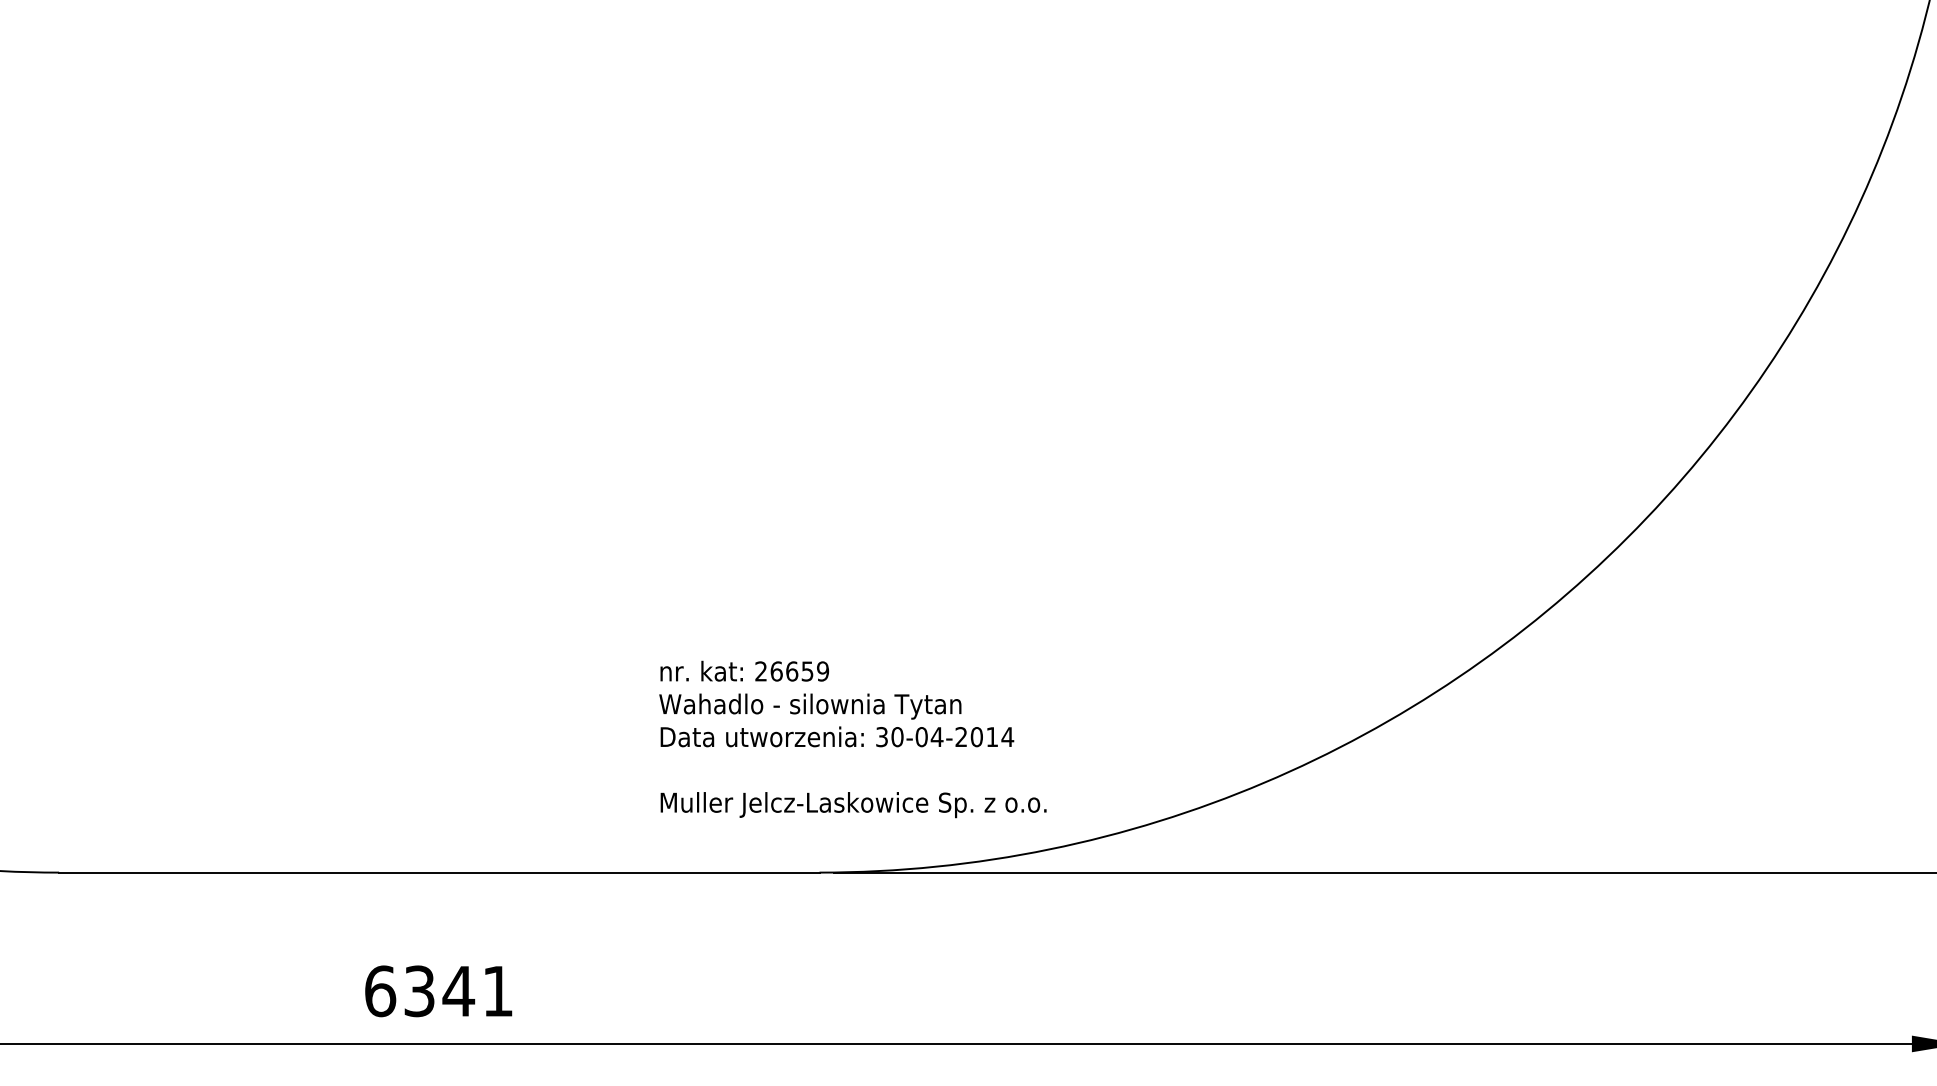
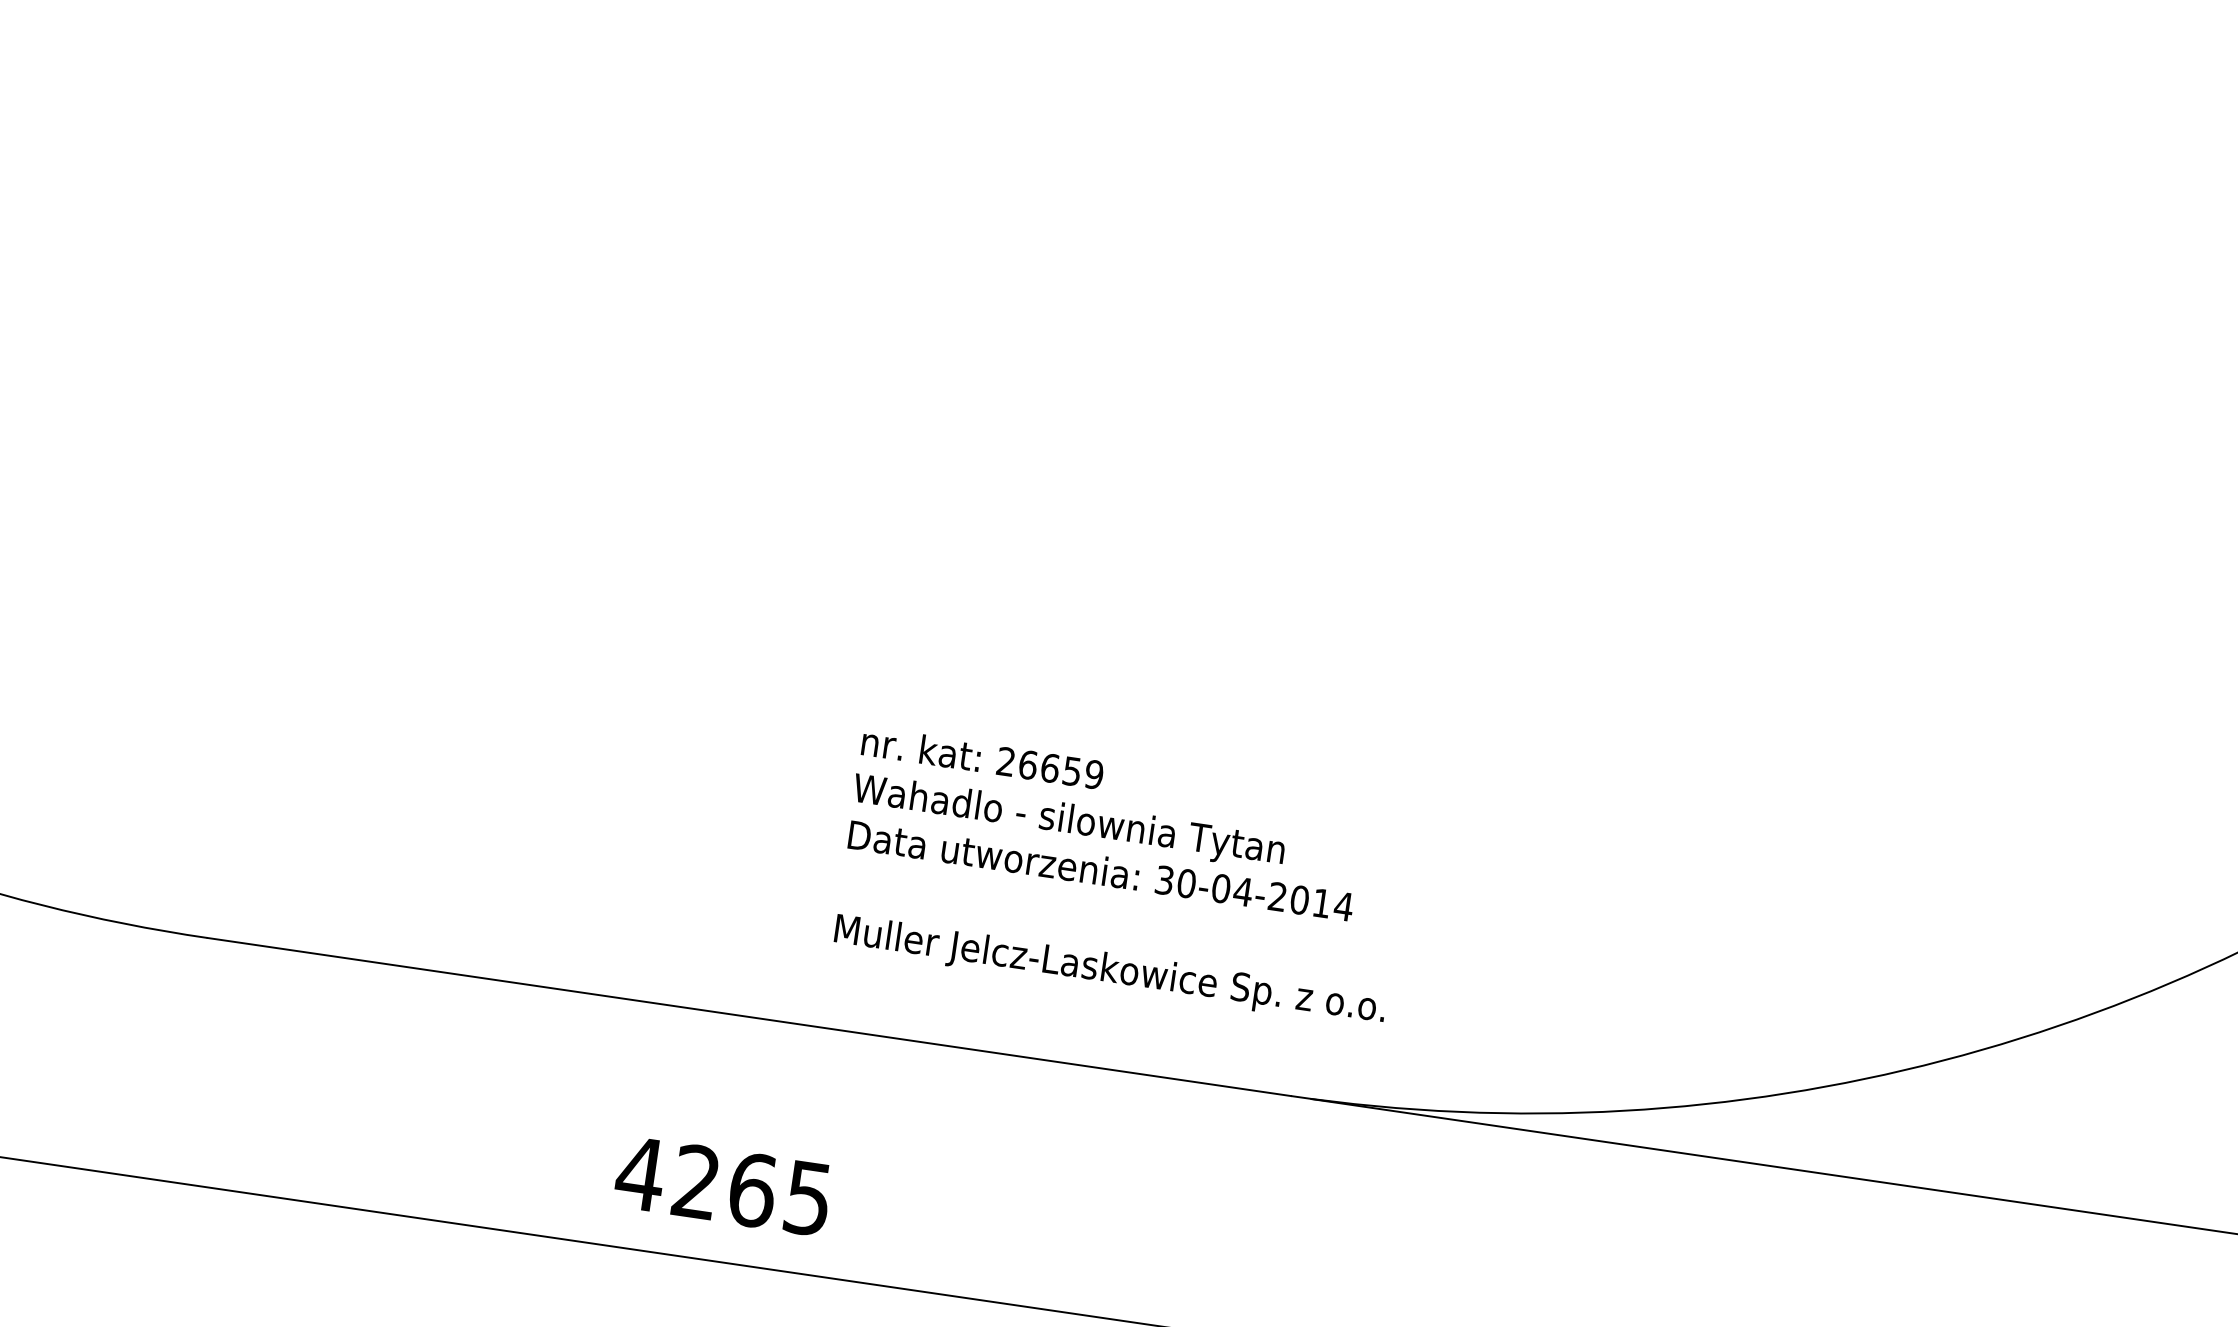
text: (852, 739) -> (1122, 877), moved
text: (437, 991) -> (722, 1186), 6341 -> 4265

